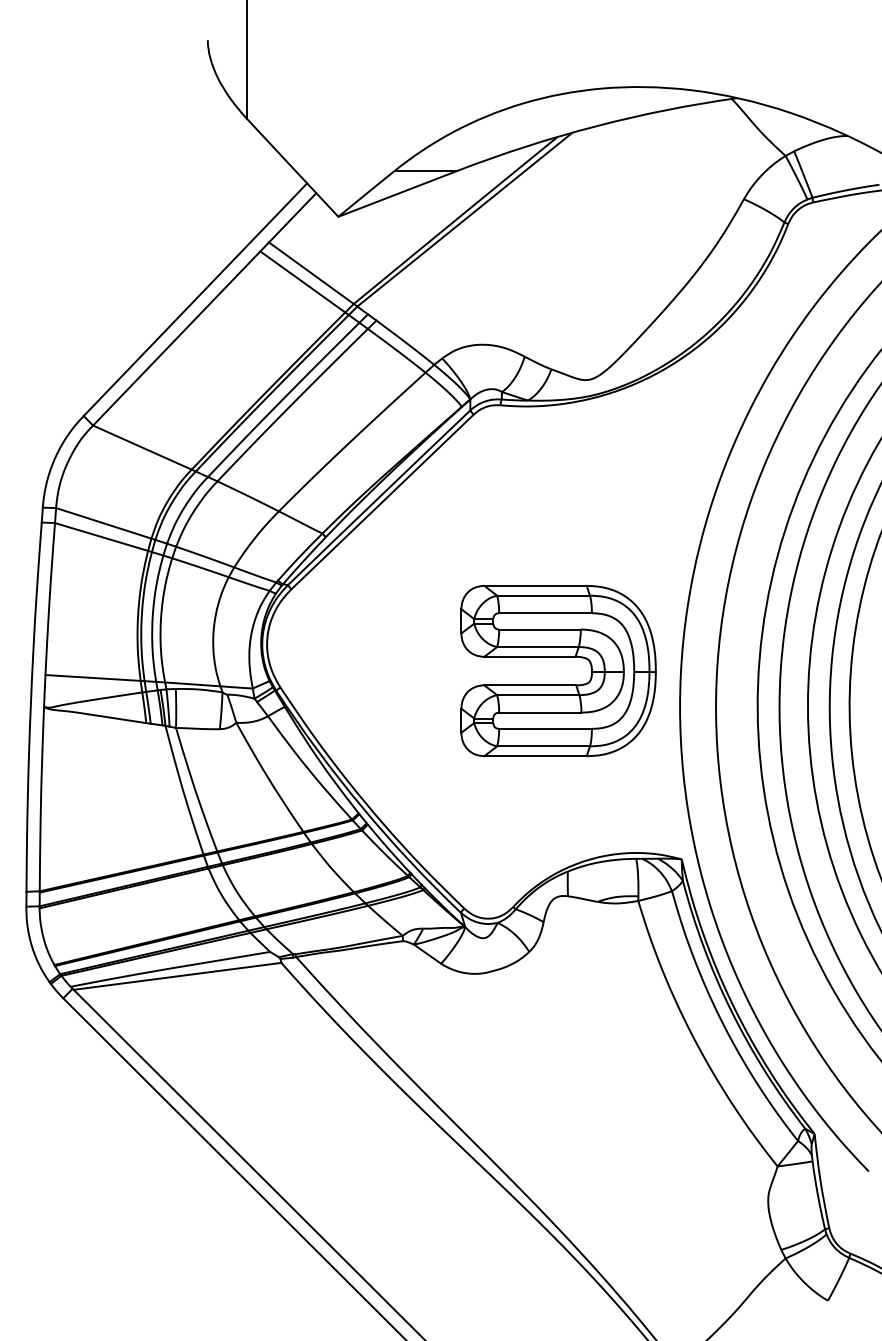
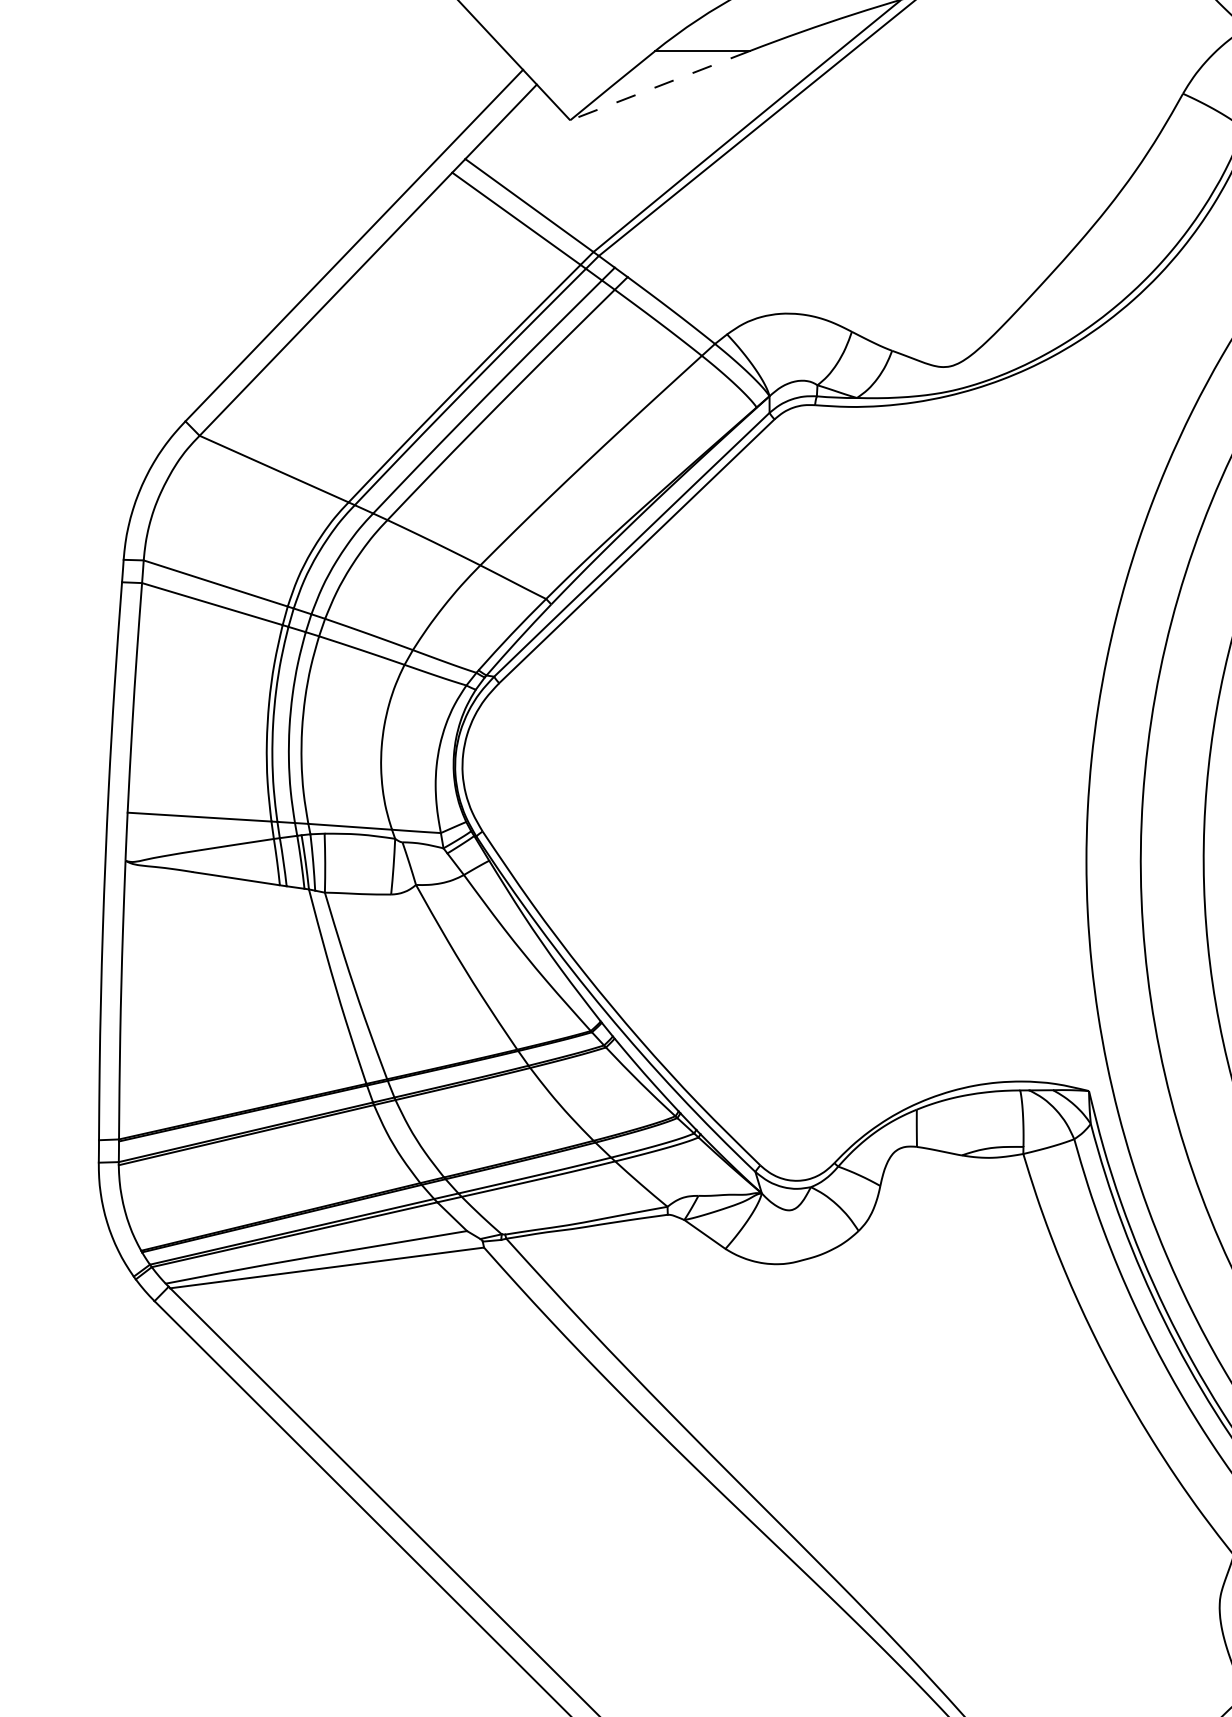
line: (397, 193) -> (659, 85), solid -> dashed
part: (558, 657) -> (902, 786), removed

